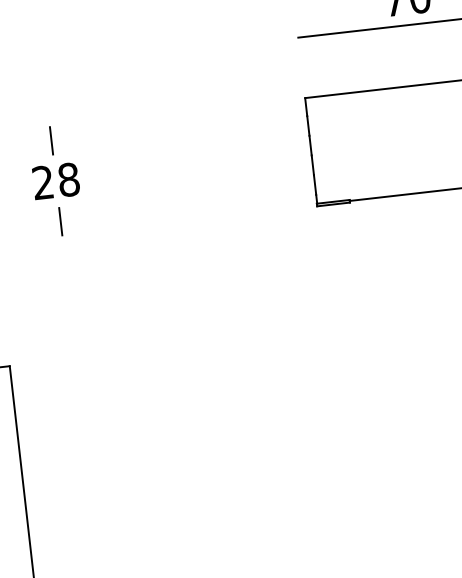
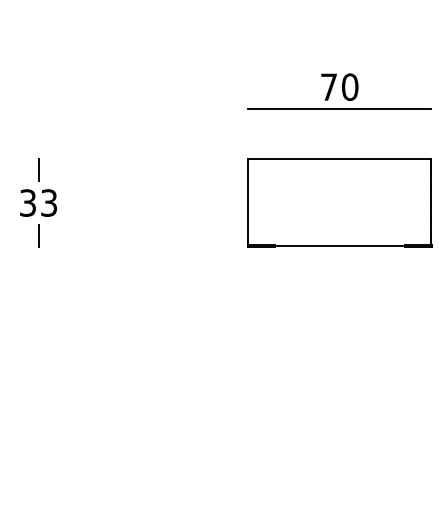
text: (55, 180) -> (38, 202), 28 -> 33

